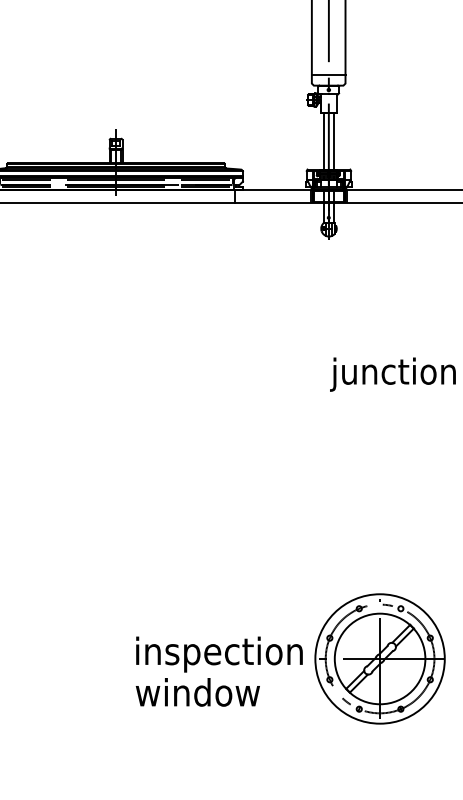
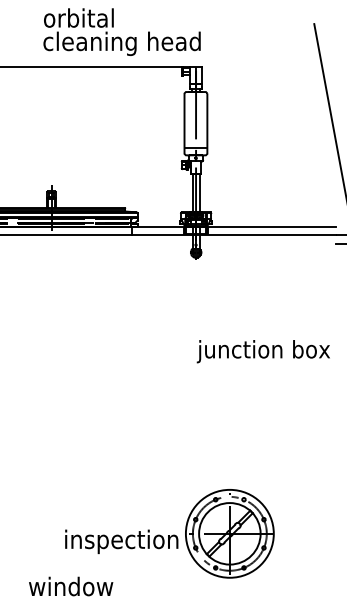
part: (379, 658) -> (229, 533), moved
text: (198, 692) -> (71, 586), moved

